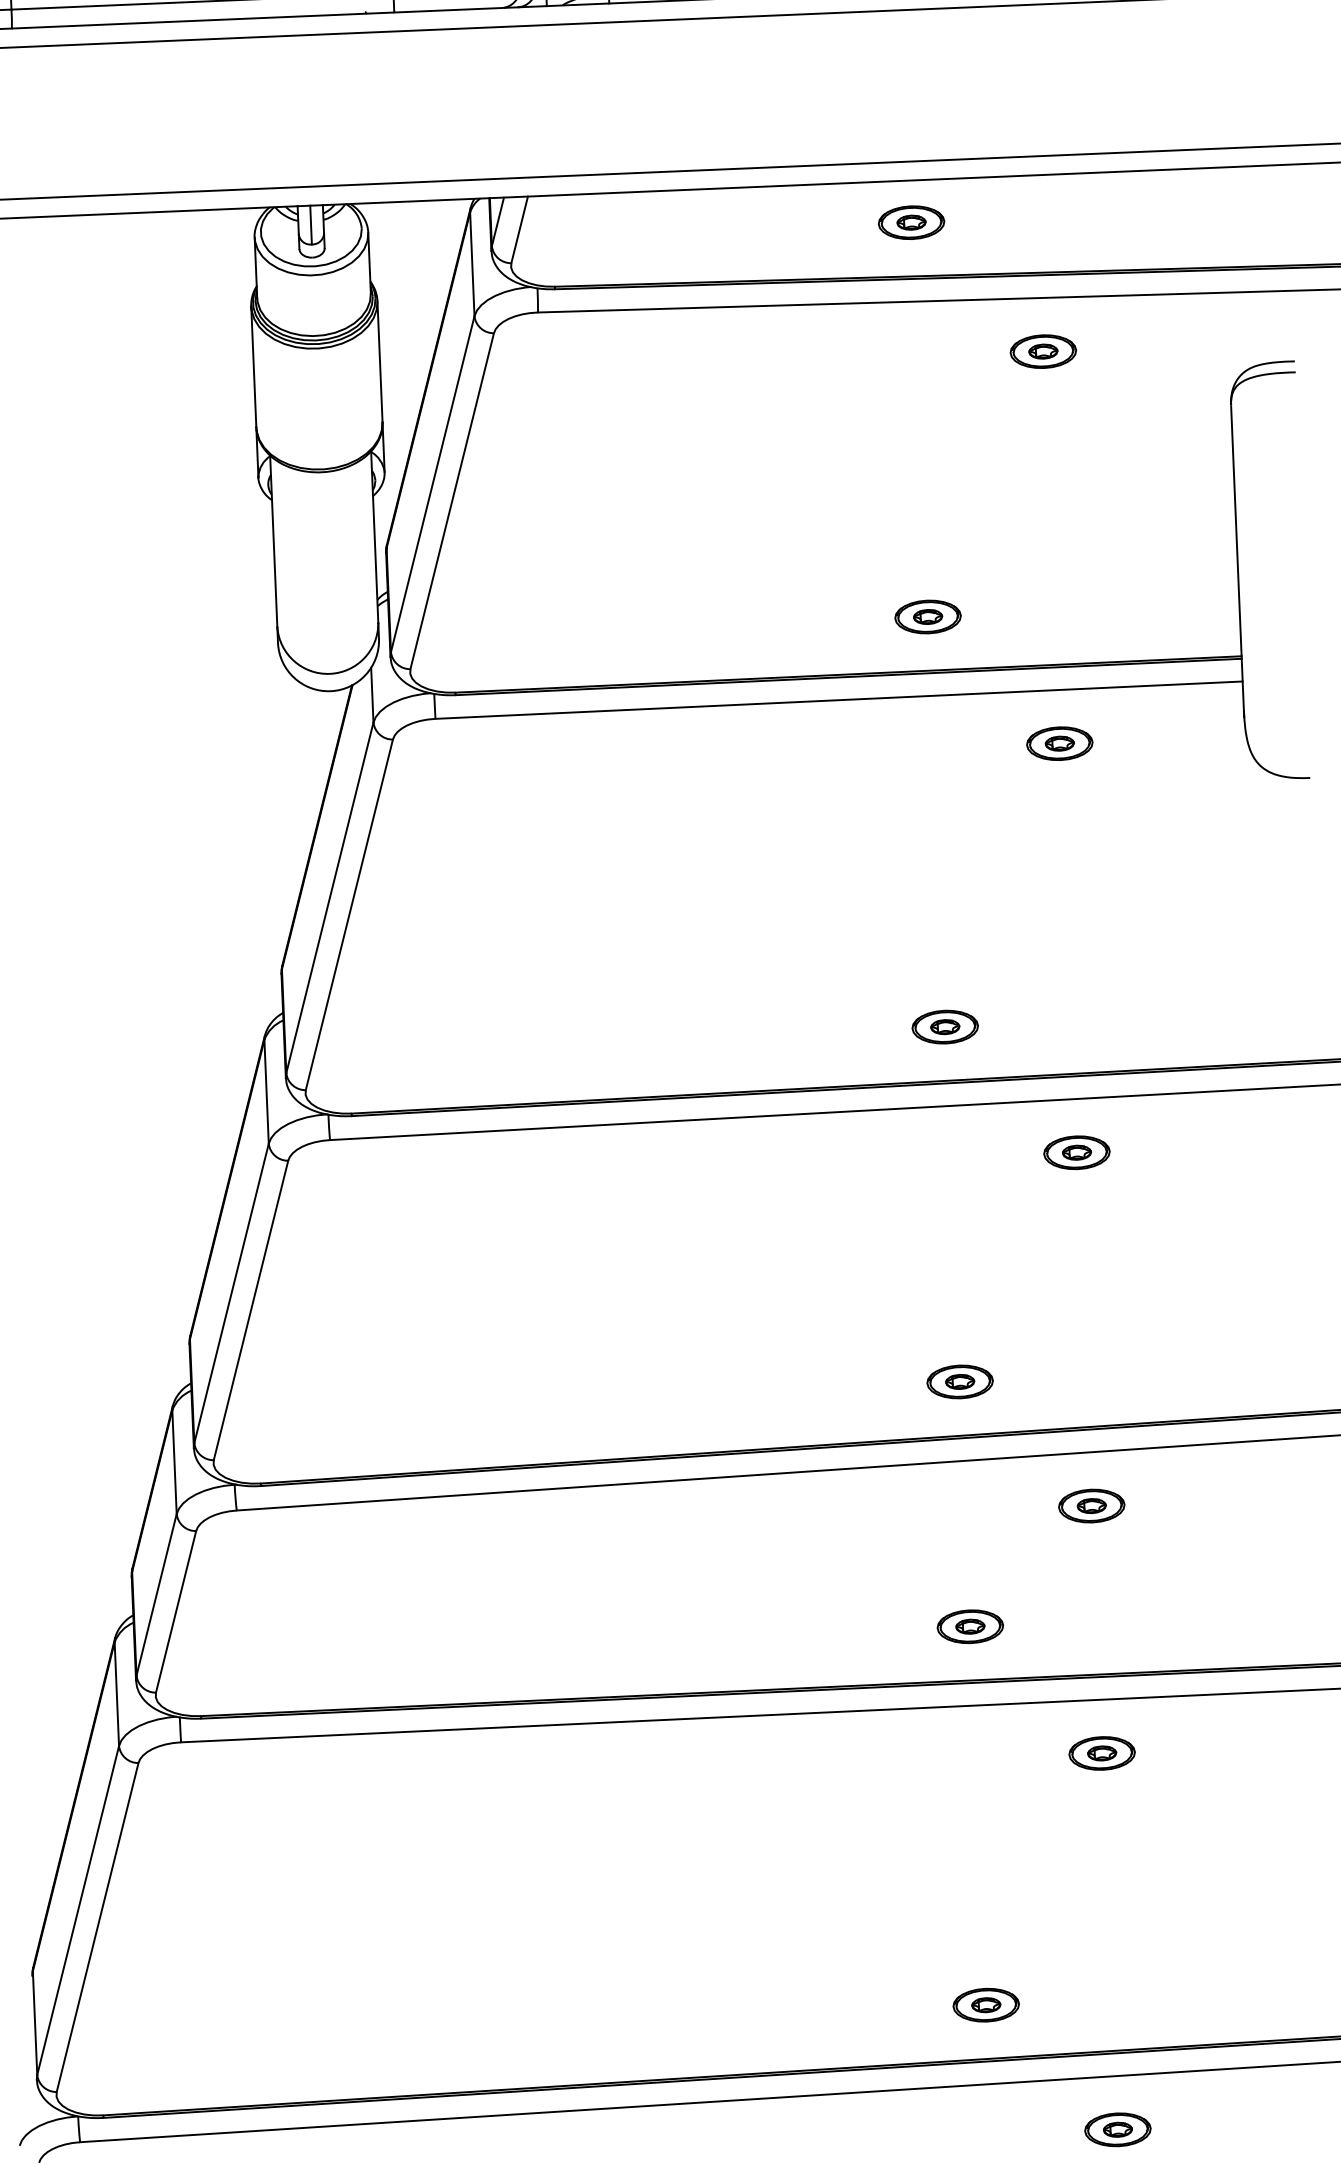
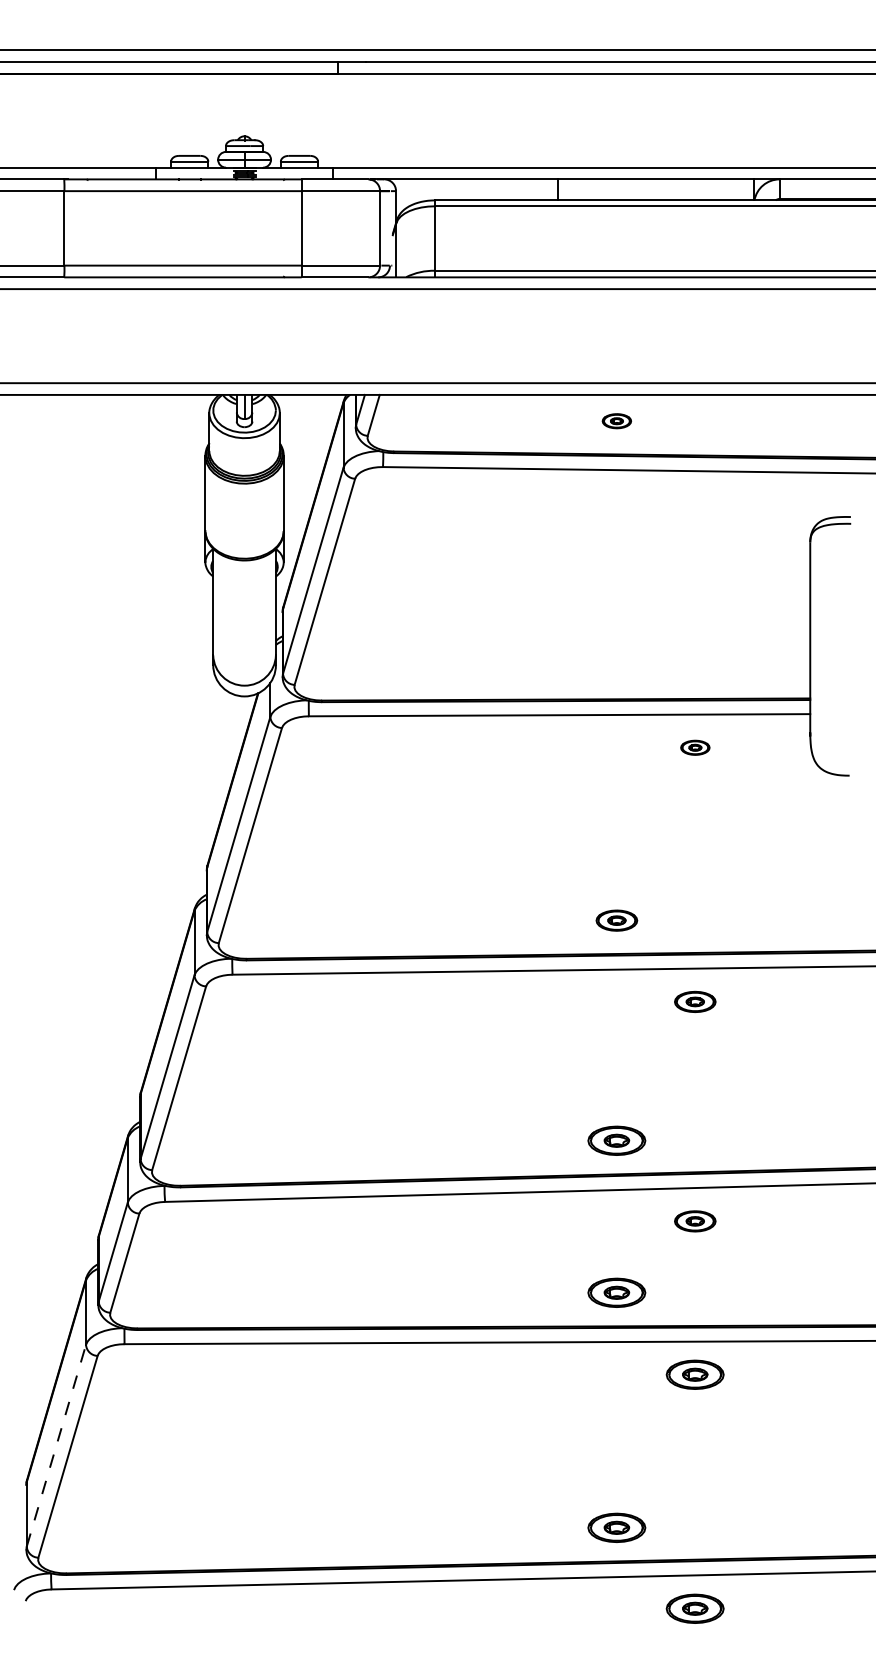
part: (910, 223) -> (616, 421), size x0.7
part: (1043, 351) -> (695, 504), removed
part: (927, 616) -> (616, 665), removed
part: (1060, 742) -> (695, 747), size x0.7
part: (959, 1382) -> (616, 1141), size x1.4
part: (969, 1627) -> (616, 1293), size x1.4
part: (1102, 1754) -> (695, 1375), size x1.4
line: (78, 1910) -> (56, 1445), solid -> dashed
part: (985, 2005) -> (616, 1528), size x1.4
part: (1118, 2129) -> (695, 1608), size x1.4

